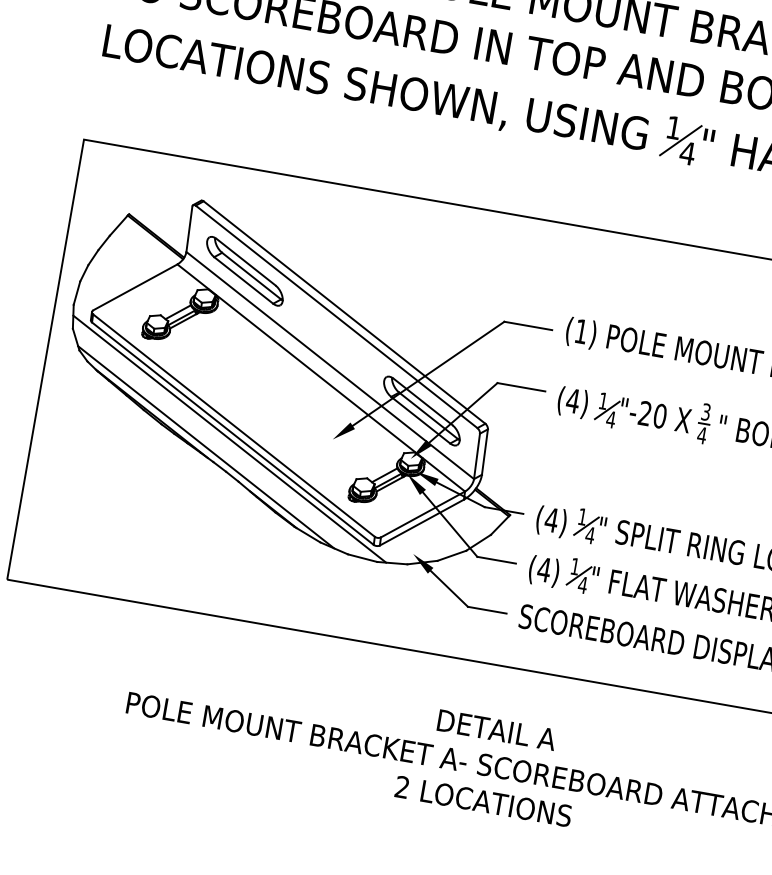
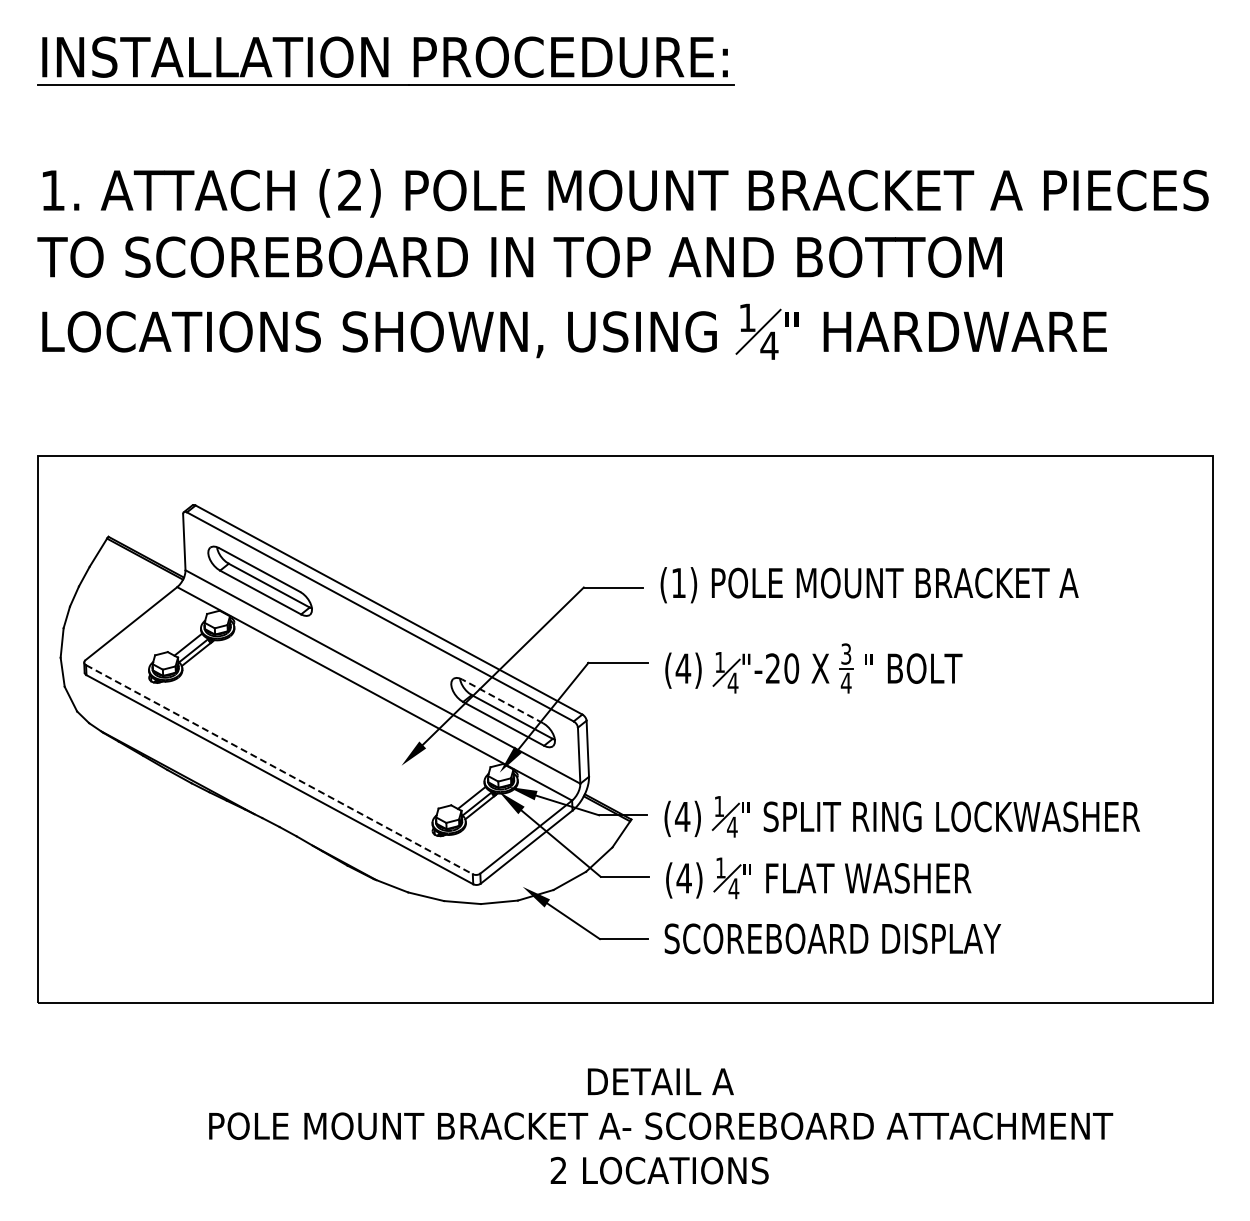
line: (422, 402) -> (502, 701), solid -> dashed
line: (234, 425) -> (279, 769), solid -> dashed
line: (229, 438) -> (276, 786), removed
line: (206, 447) -> (250, 801), removed

